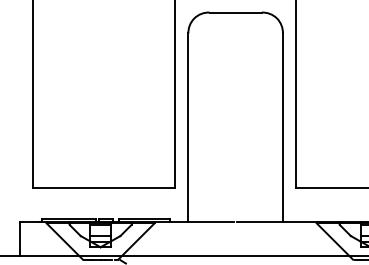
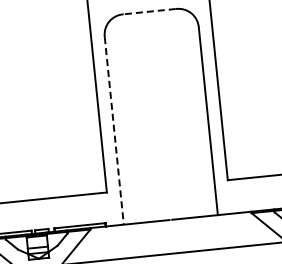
line: (235, 12) -> (149, 11), solid -> dashed
line: (188, 128) -> (114, 131), solid -> dashed

